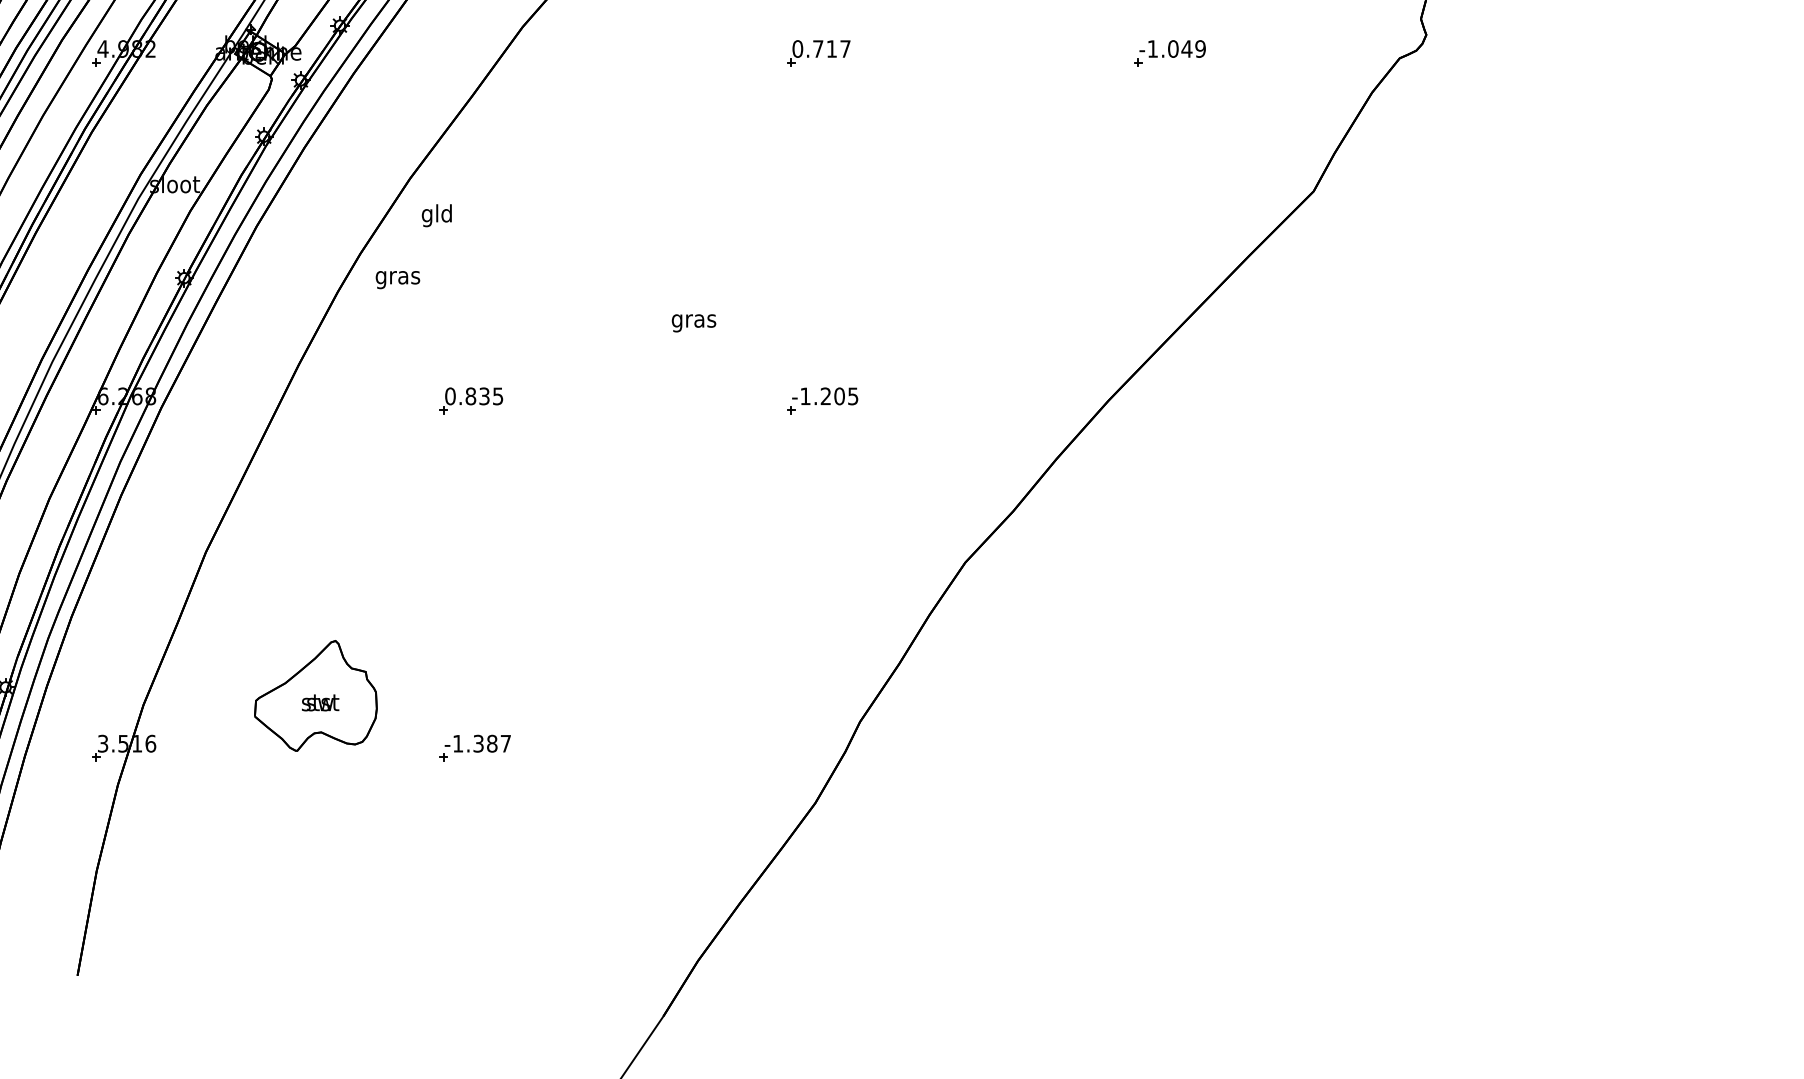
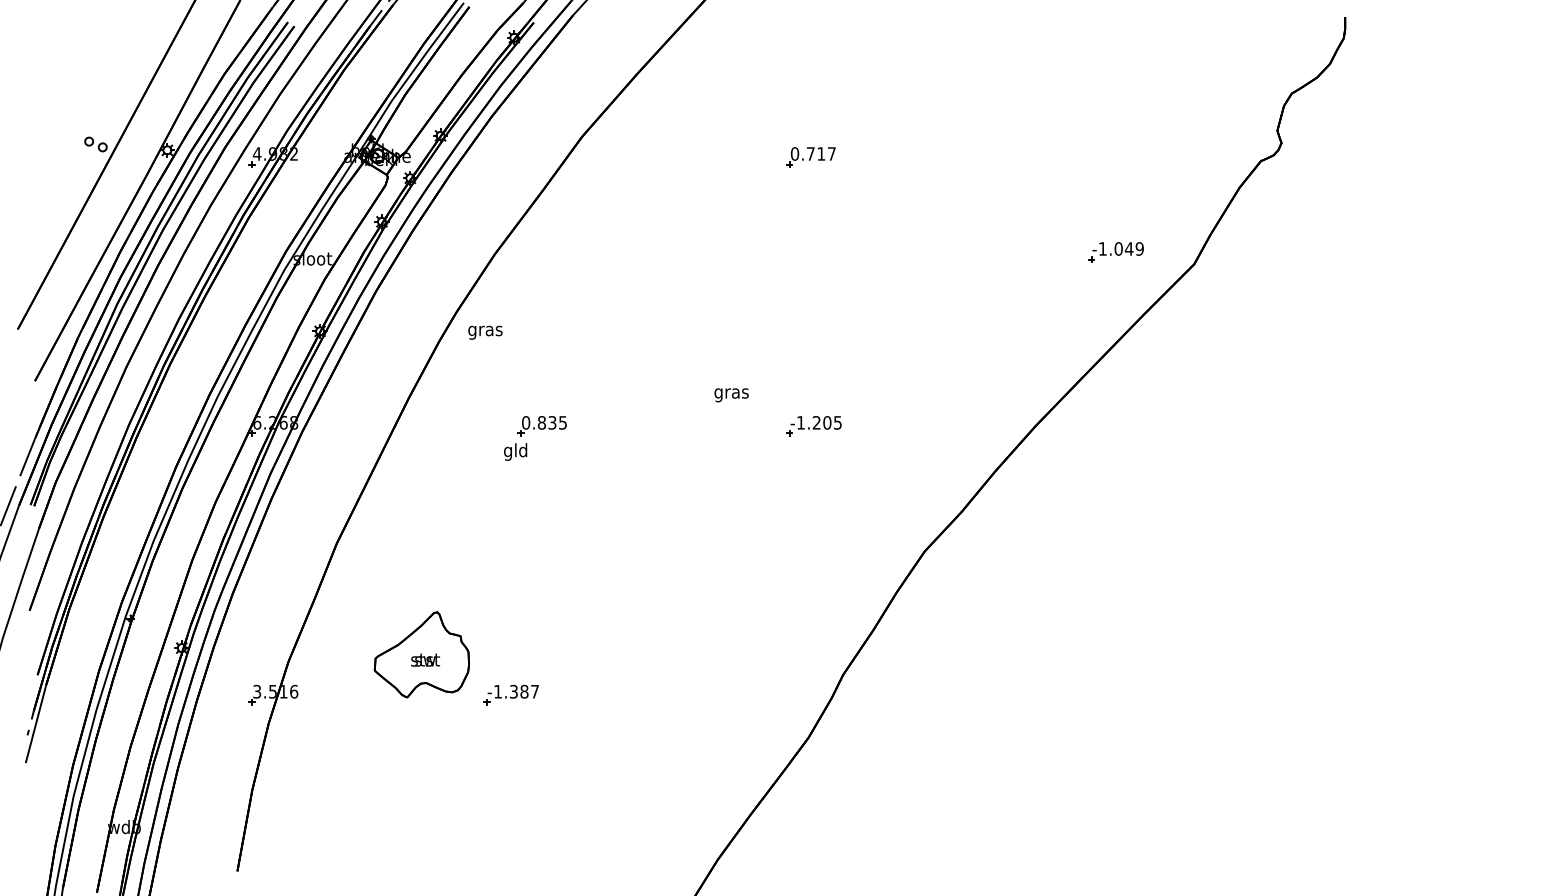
part: (1169, 53) -> (1115, 252), moved
text: (436, 215) -> (515, 451), moved
text: (693, 323) -> (731, 395), moved
part: (474, 747) -> (510, 694), moved

